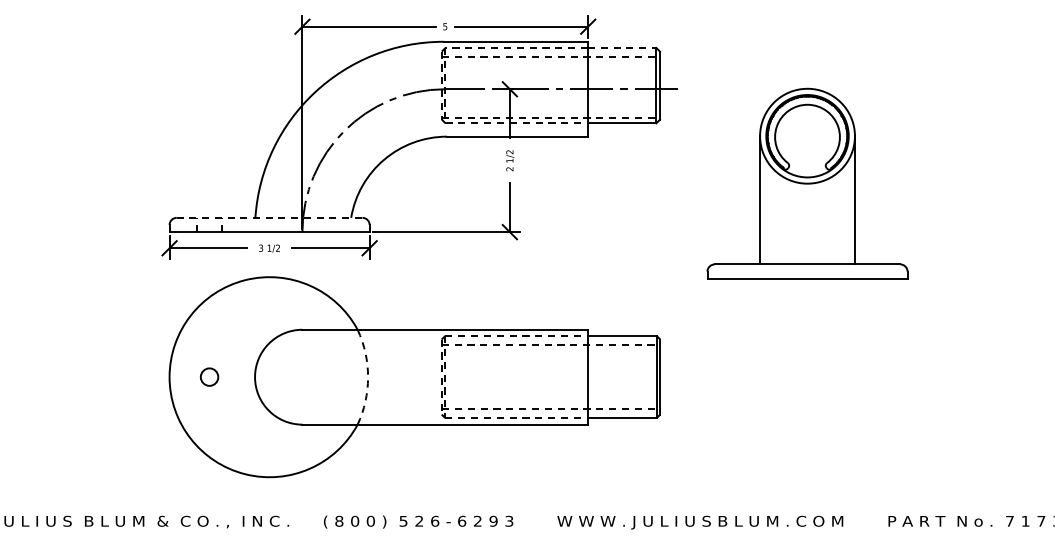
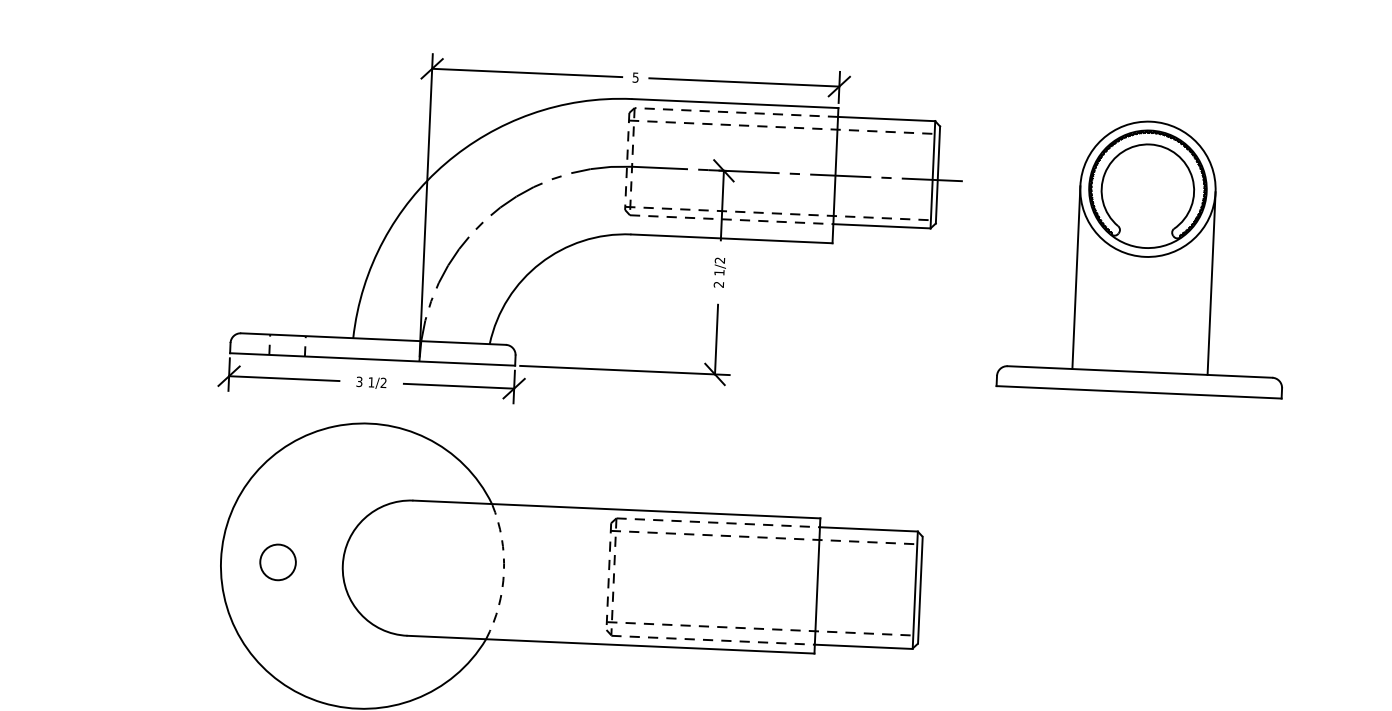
line: (622, 48) -> (886, 119), dashed -> solid
part: (807, 183) -> (1144, 256), moved
line: (269, 217) -> (373, 338), dashed -> solid
circle: (209, 376) -> (278, 561), size x1.43

